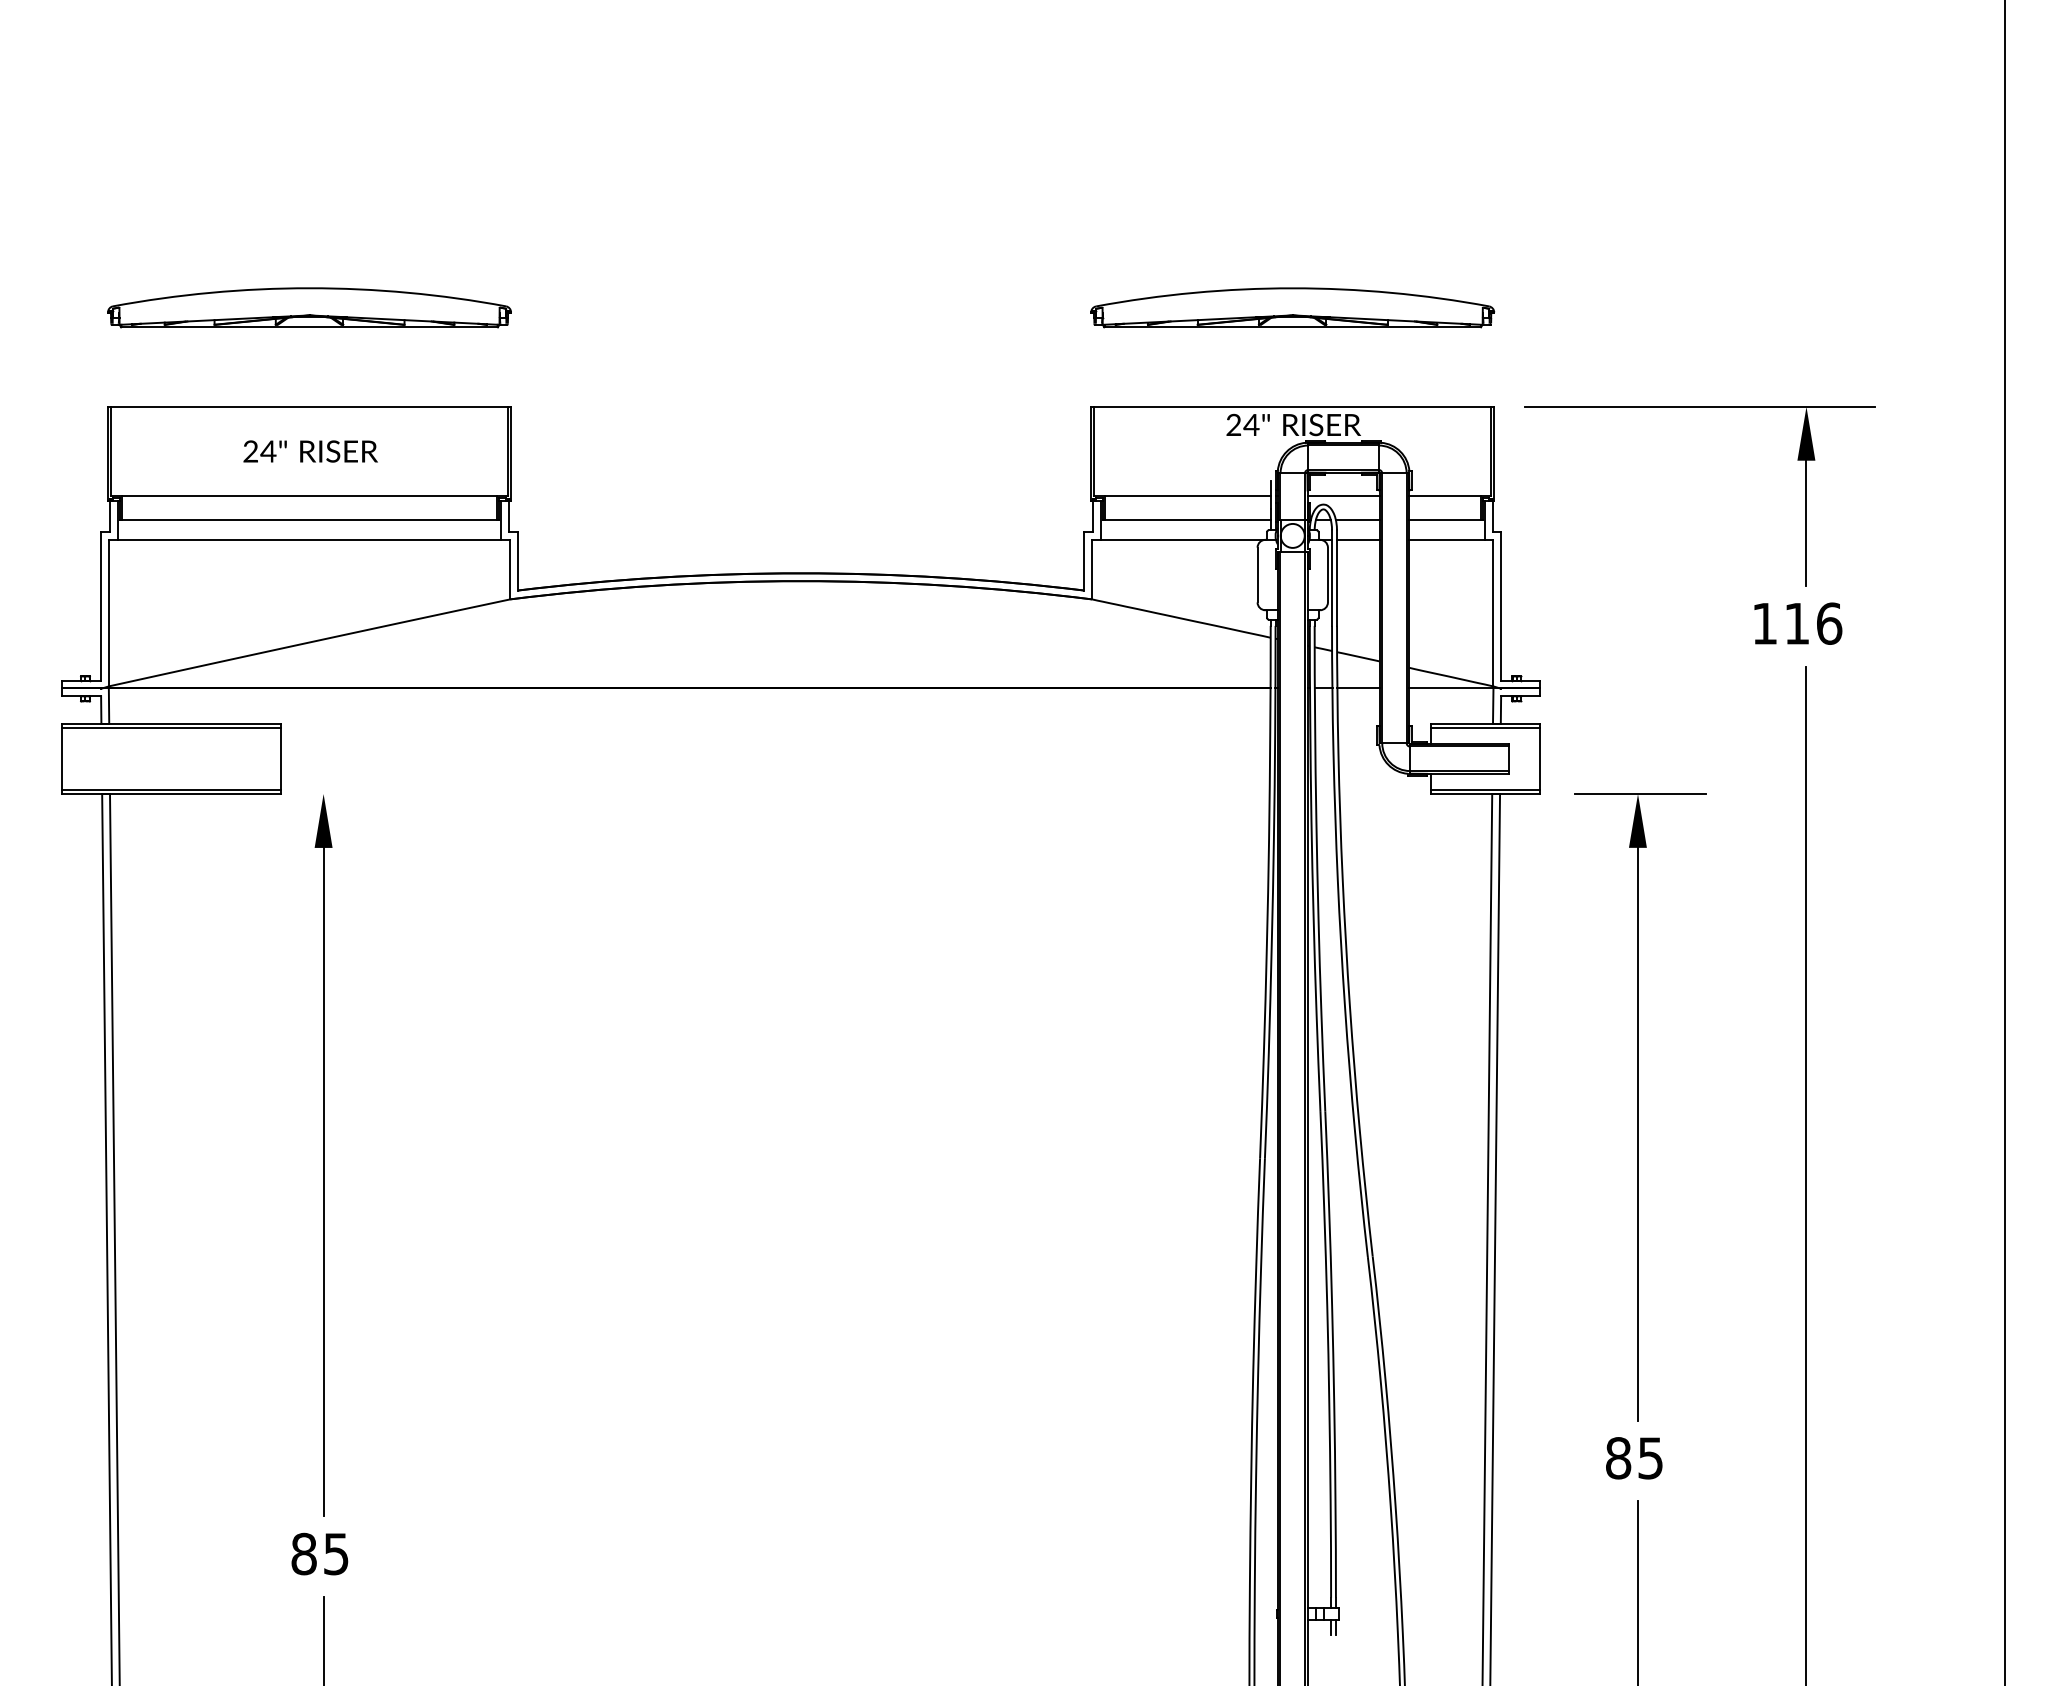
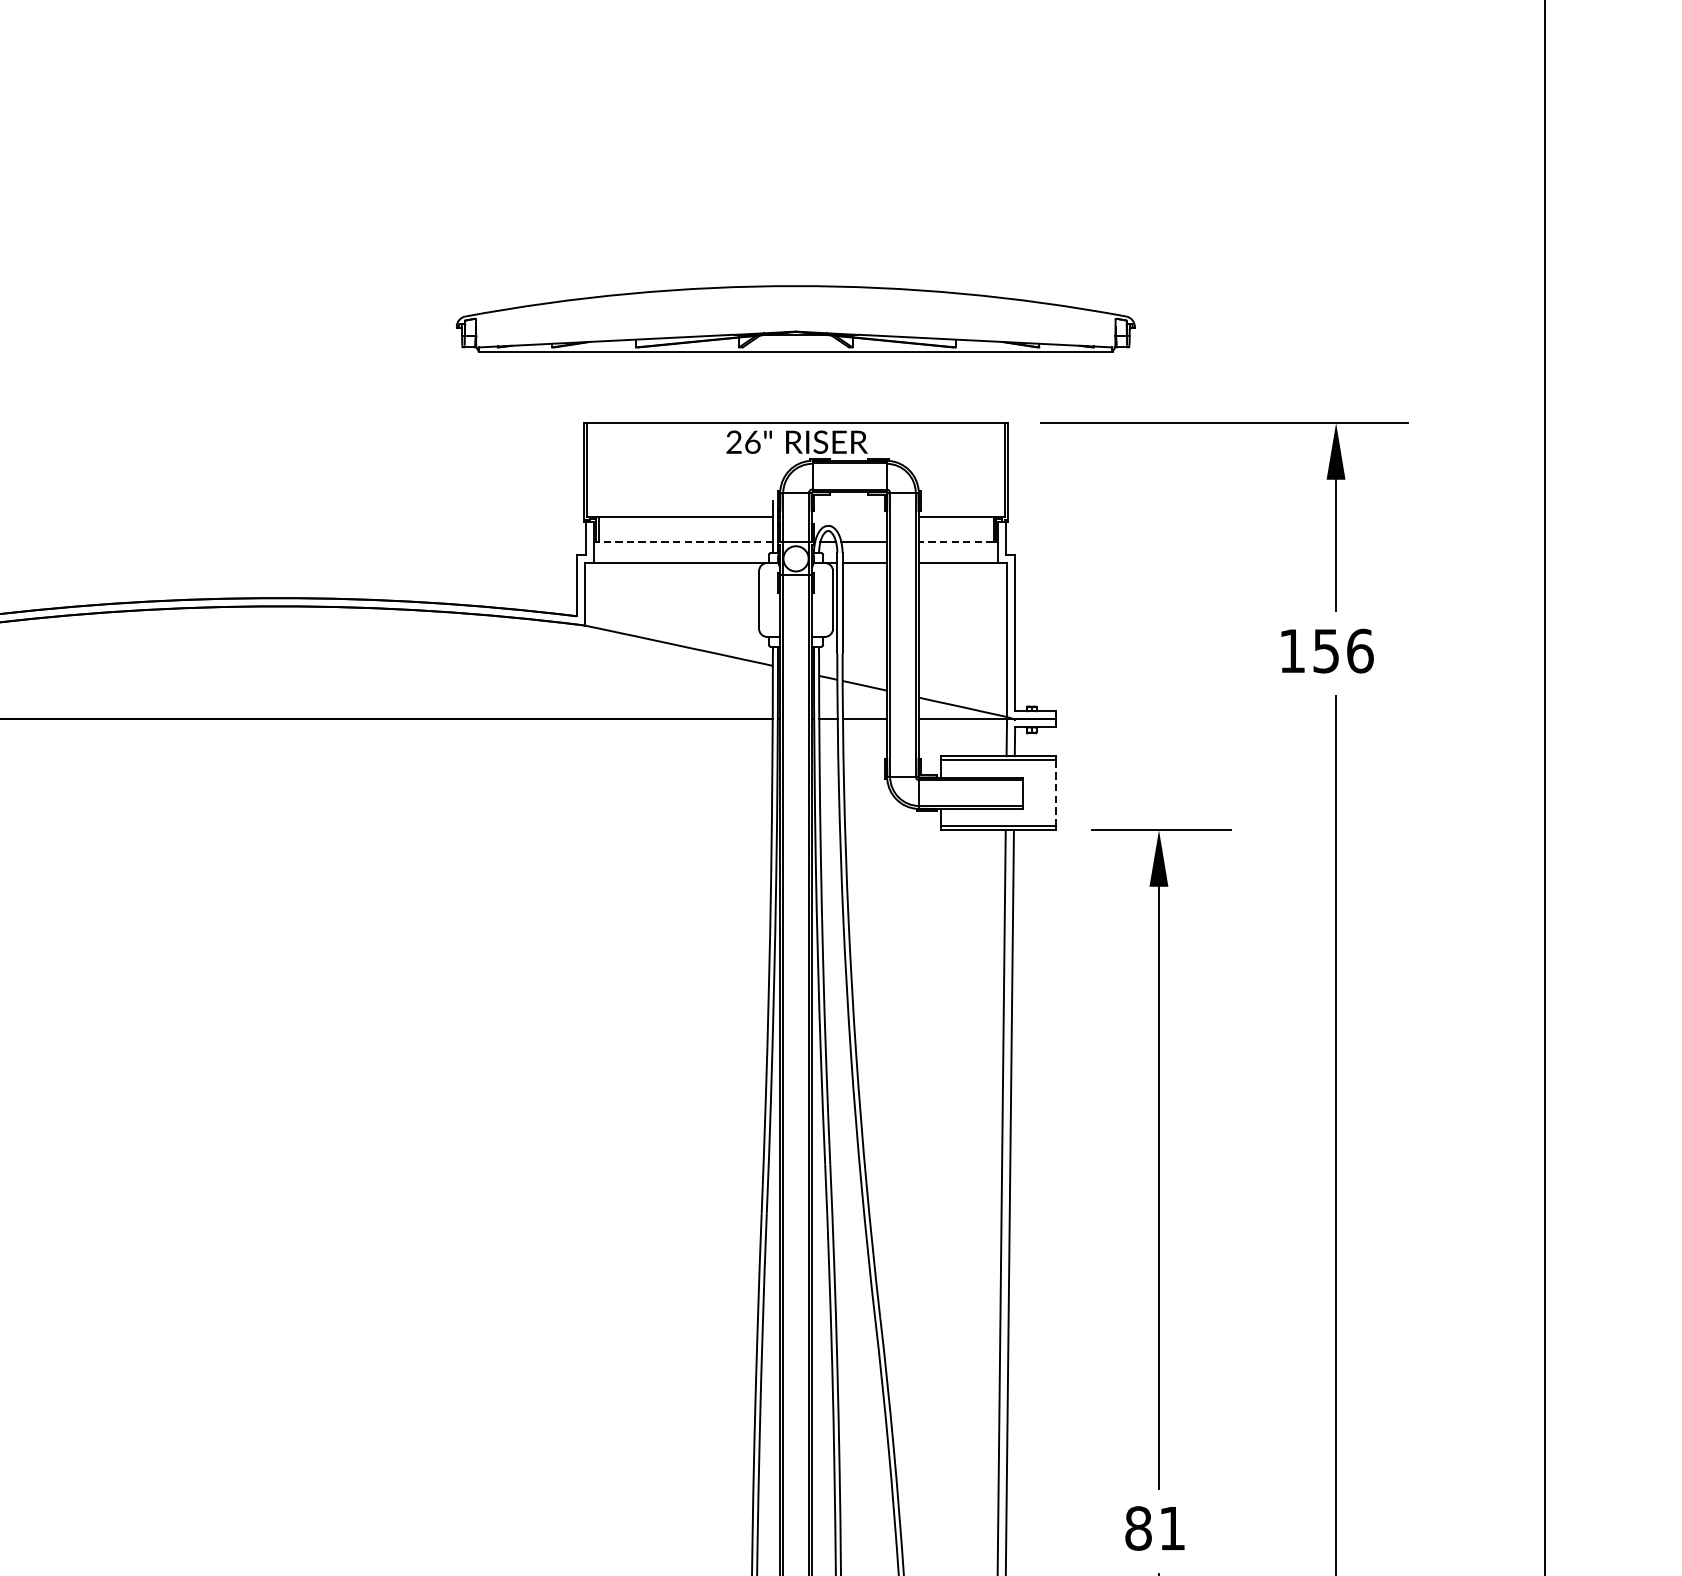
part: (1292, 307) -> (795, 318), size x1.6
text: (1251, 425) -> (752, 442), 24" -> 26"
line: (1343, 495) -> (849, 516), removed
line: (1187, 520) -> (685, 542), solid -> dashed
line: (1444, 520) -> (955, 542), solid -> dashed
text: (1796, 623) -> (1325, 650), 116 -> 156
line: (1540, 758) -> (1056, 792), solid -> dashed
text: (1650, 1458) -> (1172, 1528), 85 -> 81

